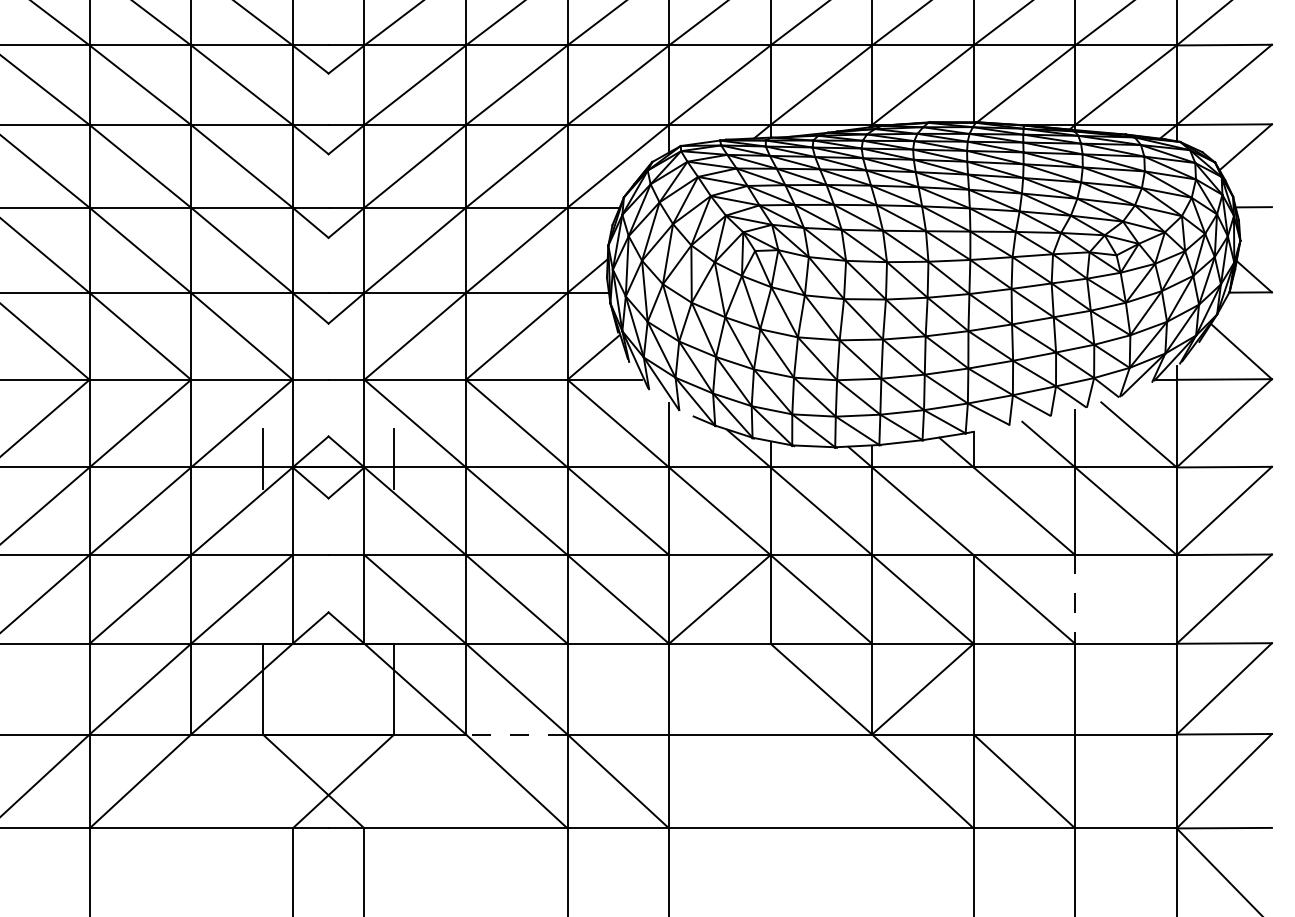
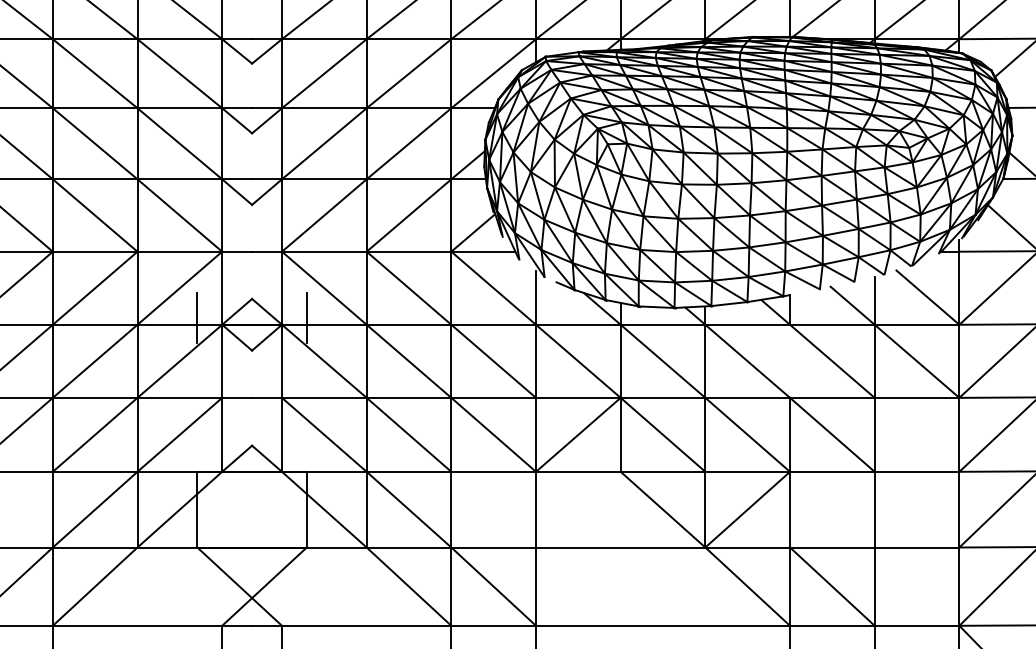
line: (1075, 599) -> (874, 434), dashed -> solid
line: (516, 734) -> (408, 547), dashed -> solid

